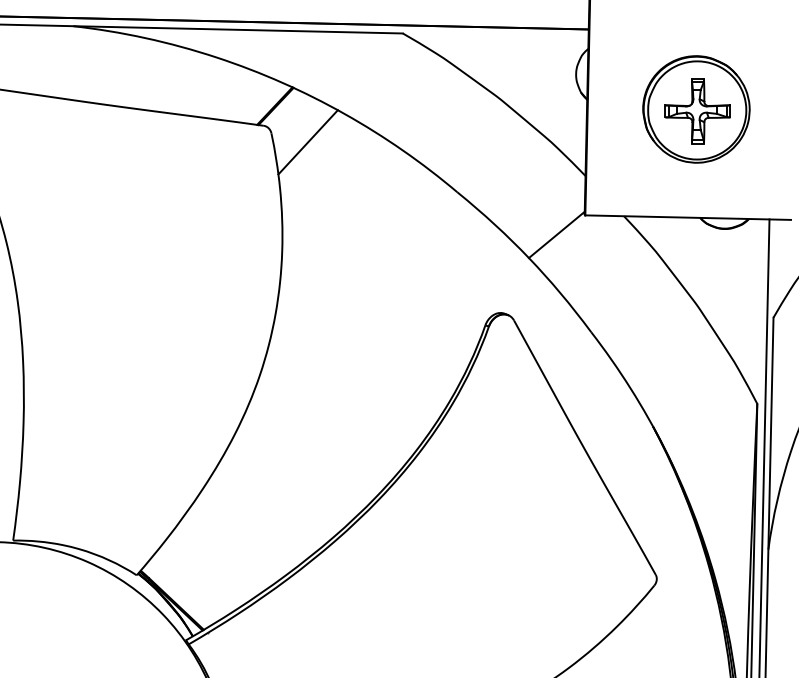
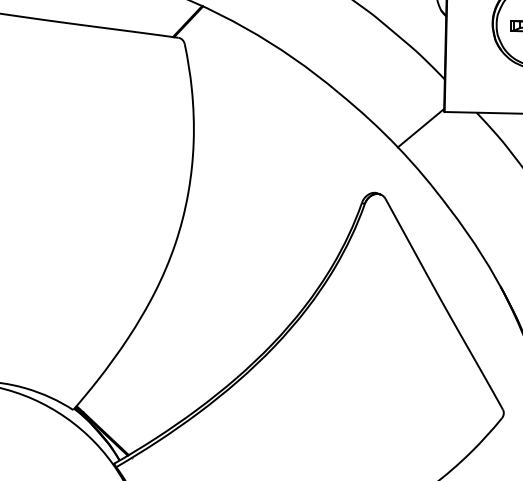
line: (307, 142) -> (214, 51), removed

